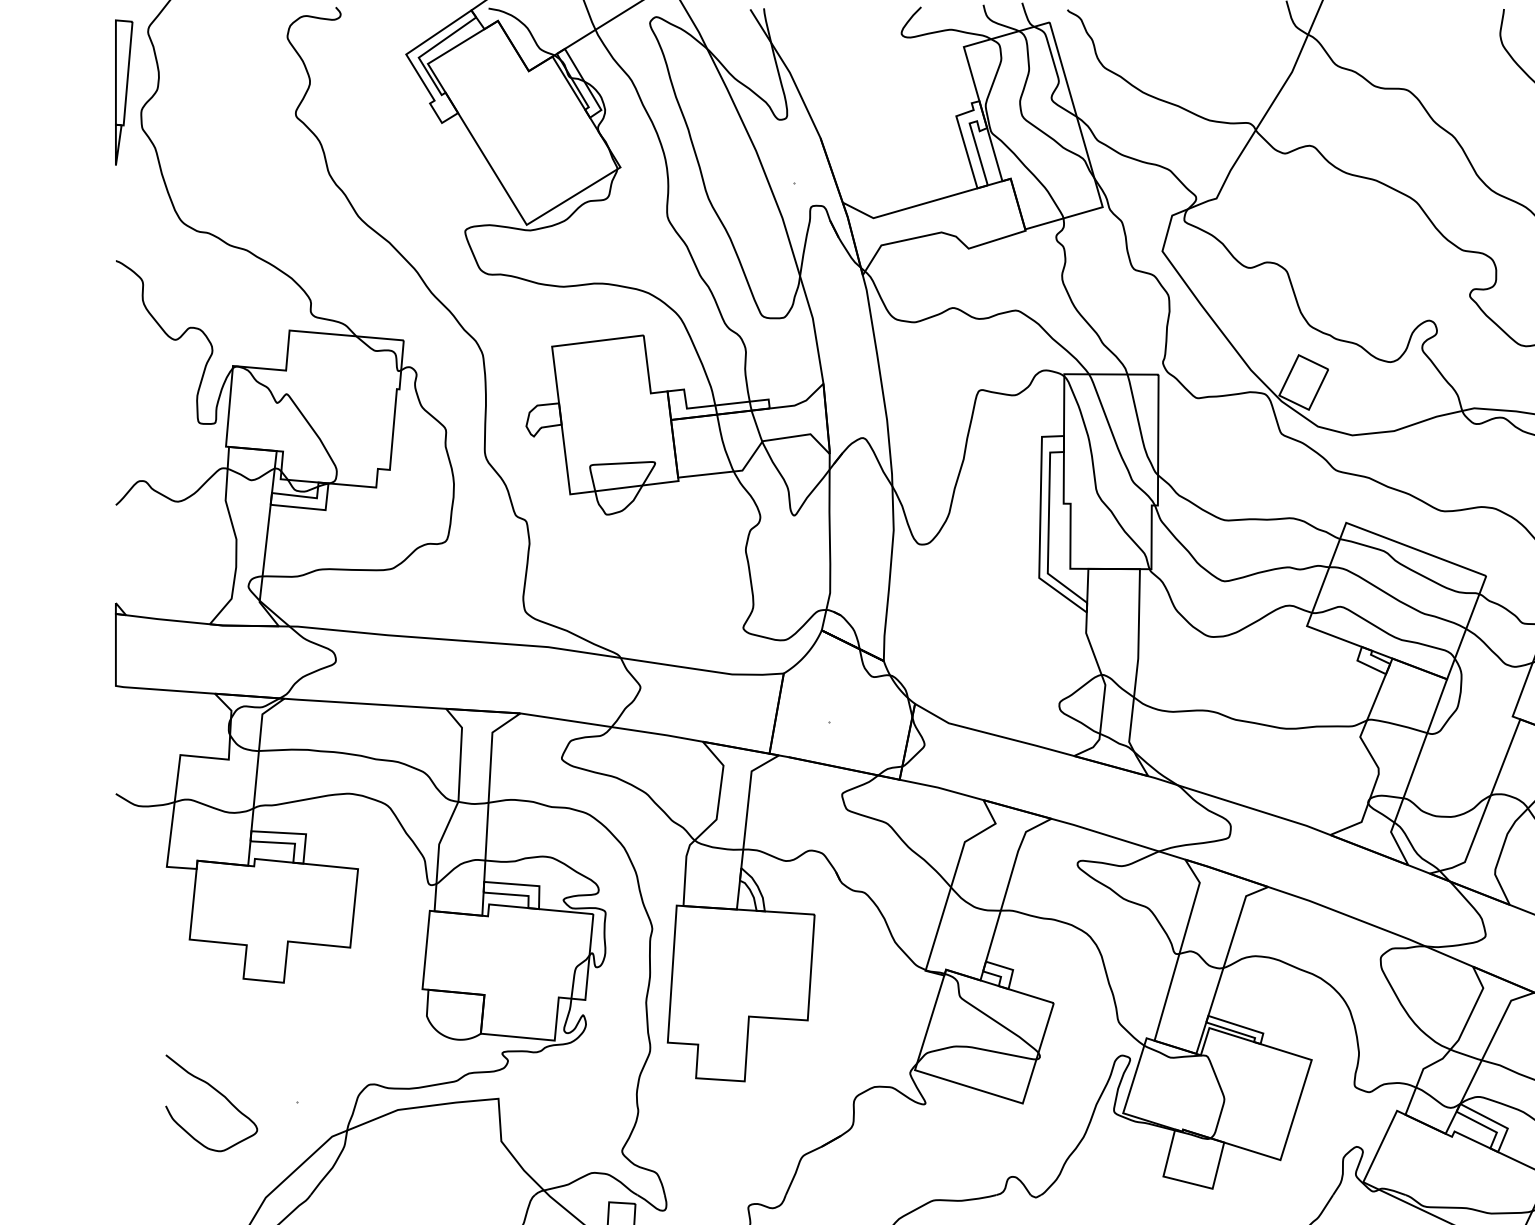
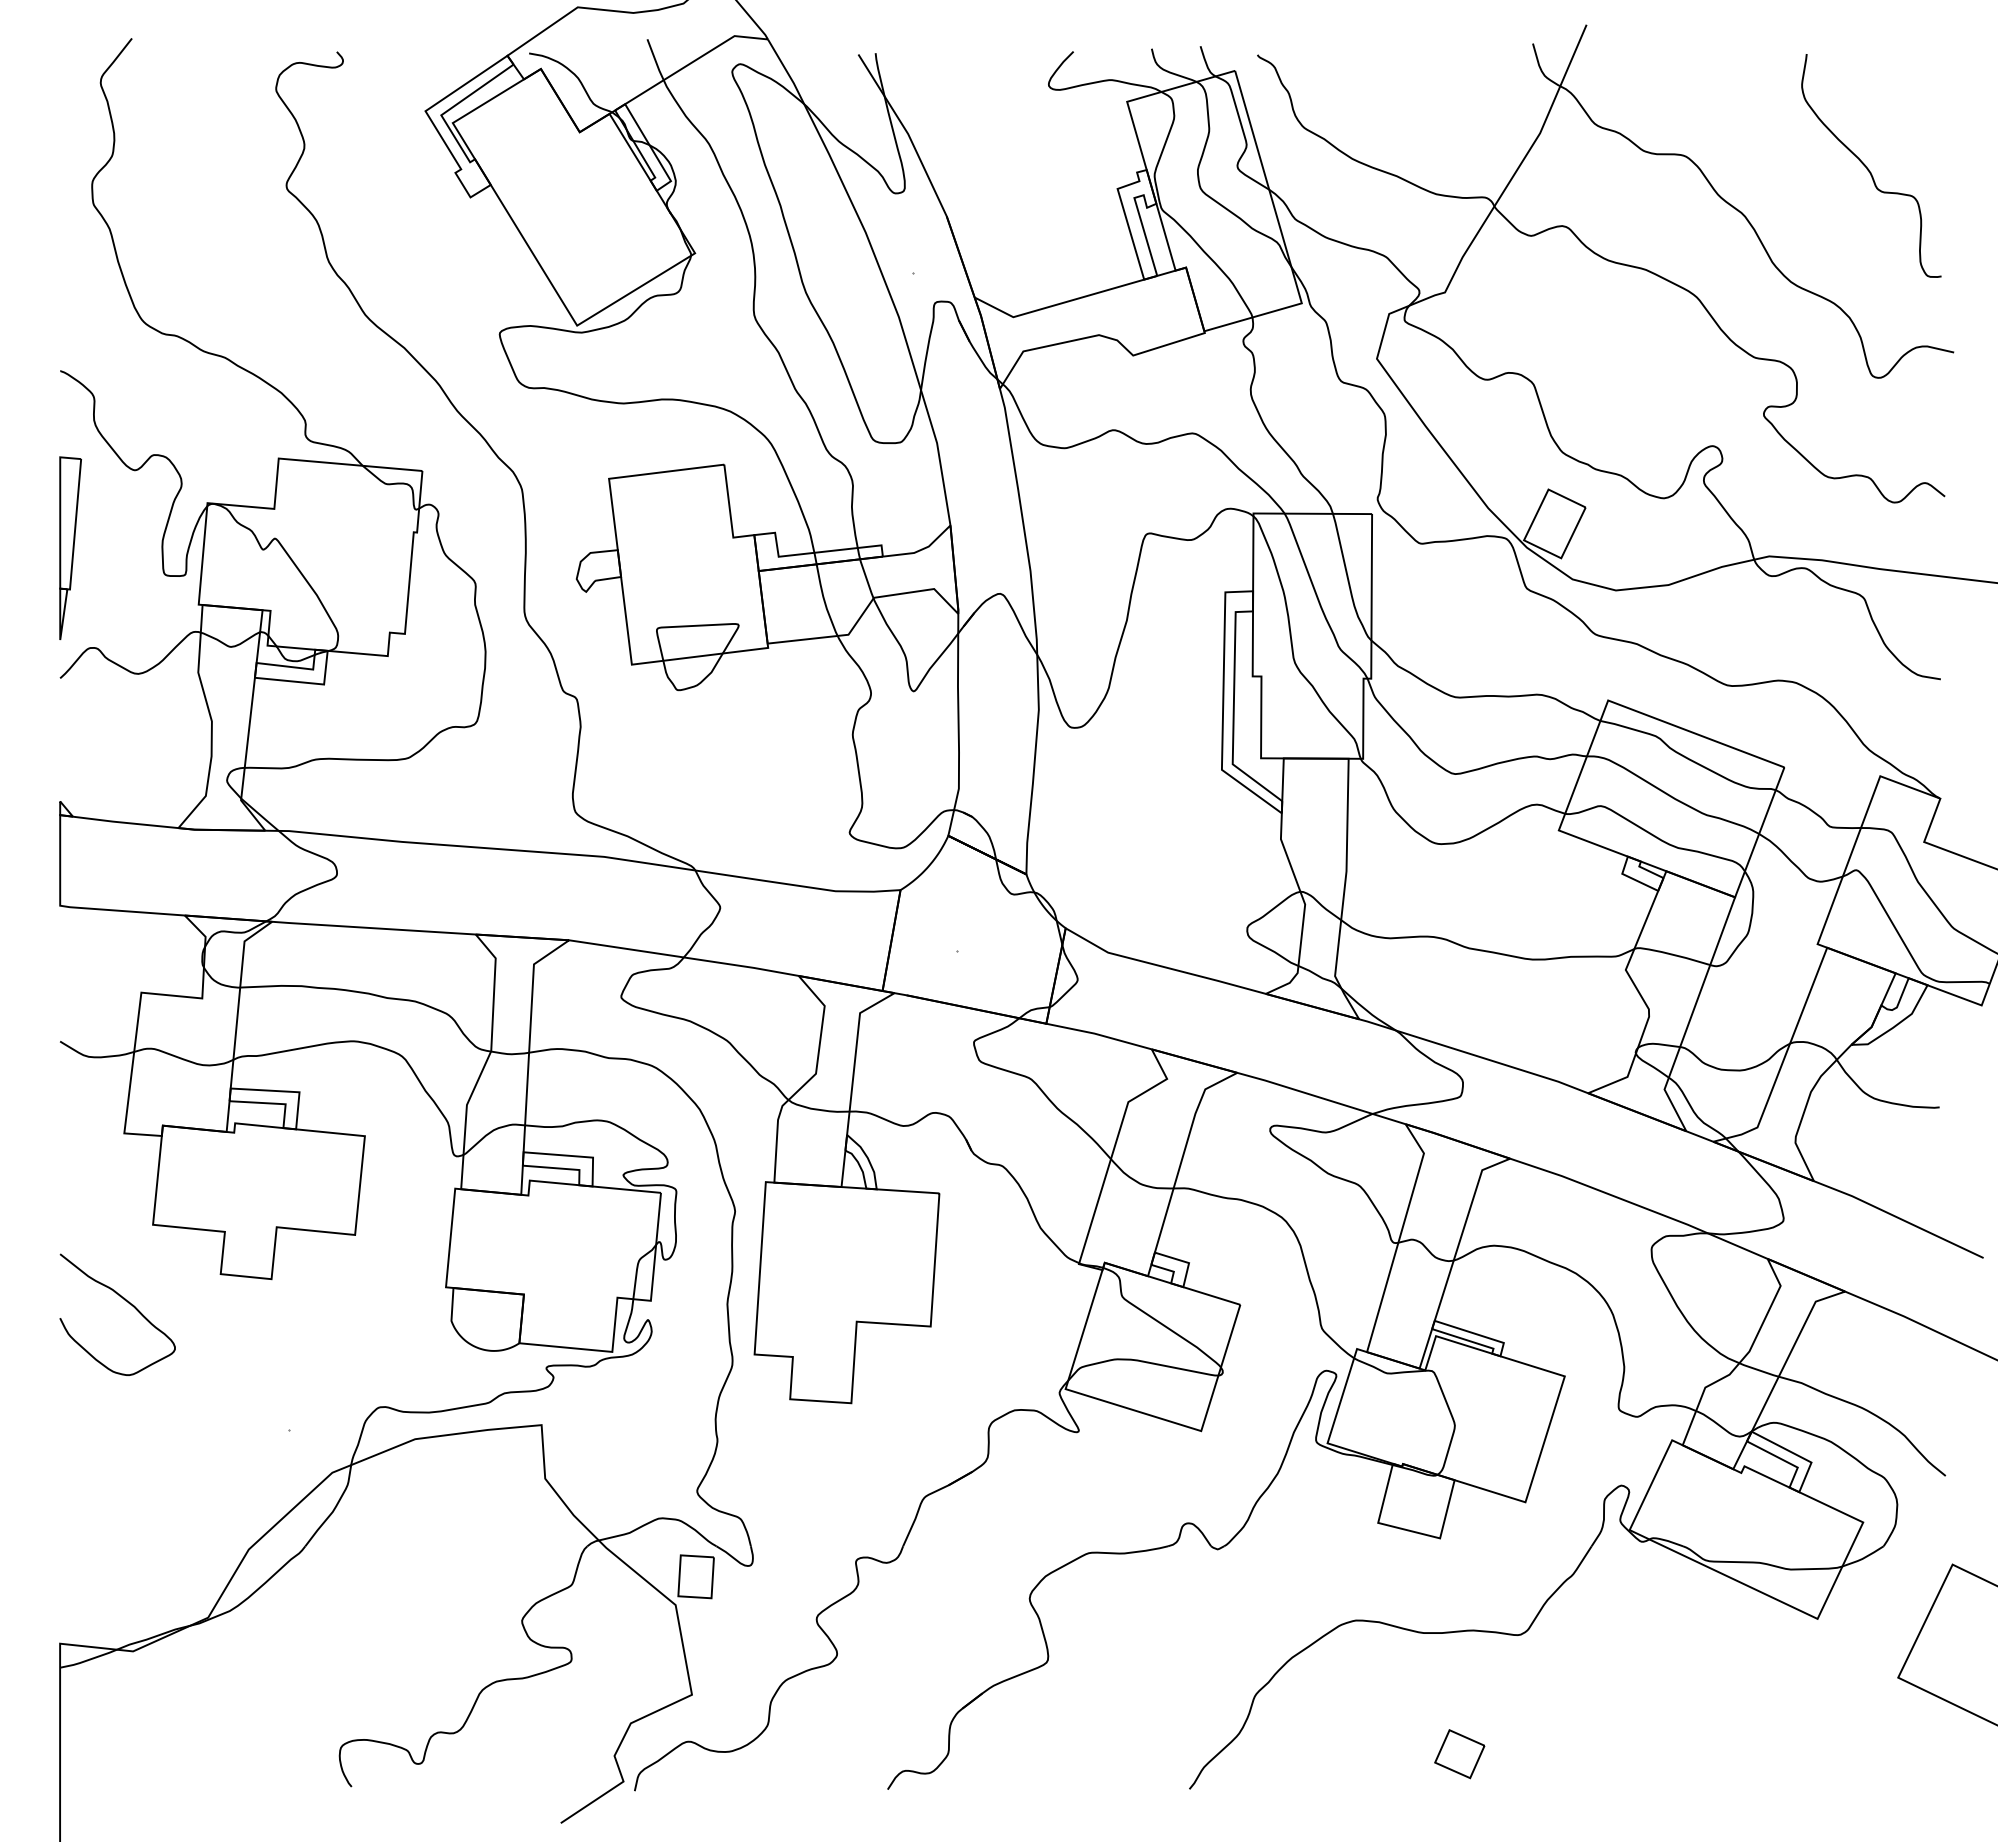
part: (124, 92) -> (70, 548), moved
curve: (217, 1092) -> (125, 1301), moved

